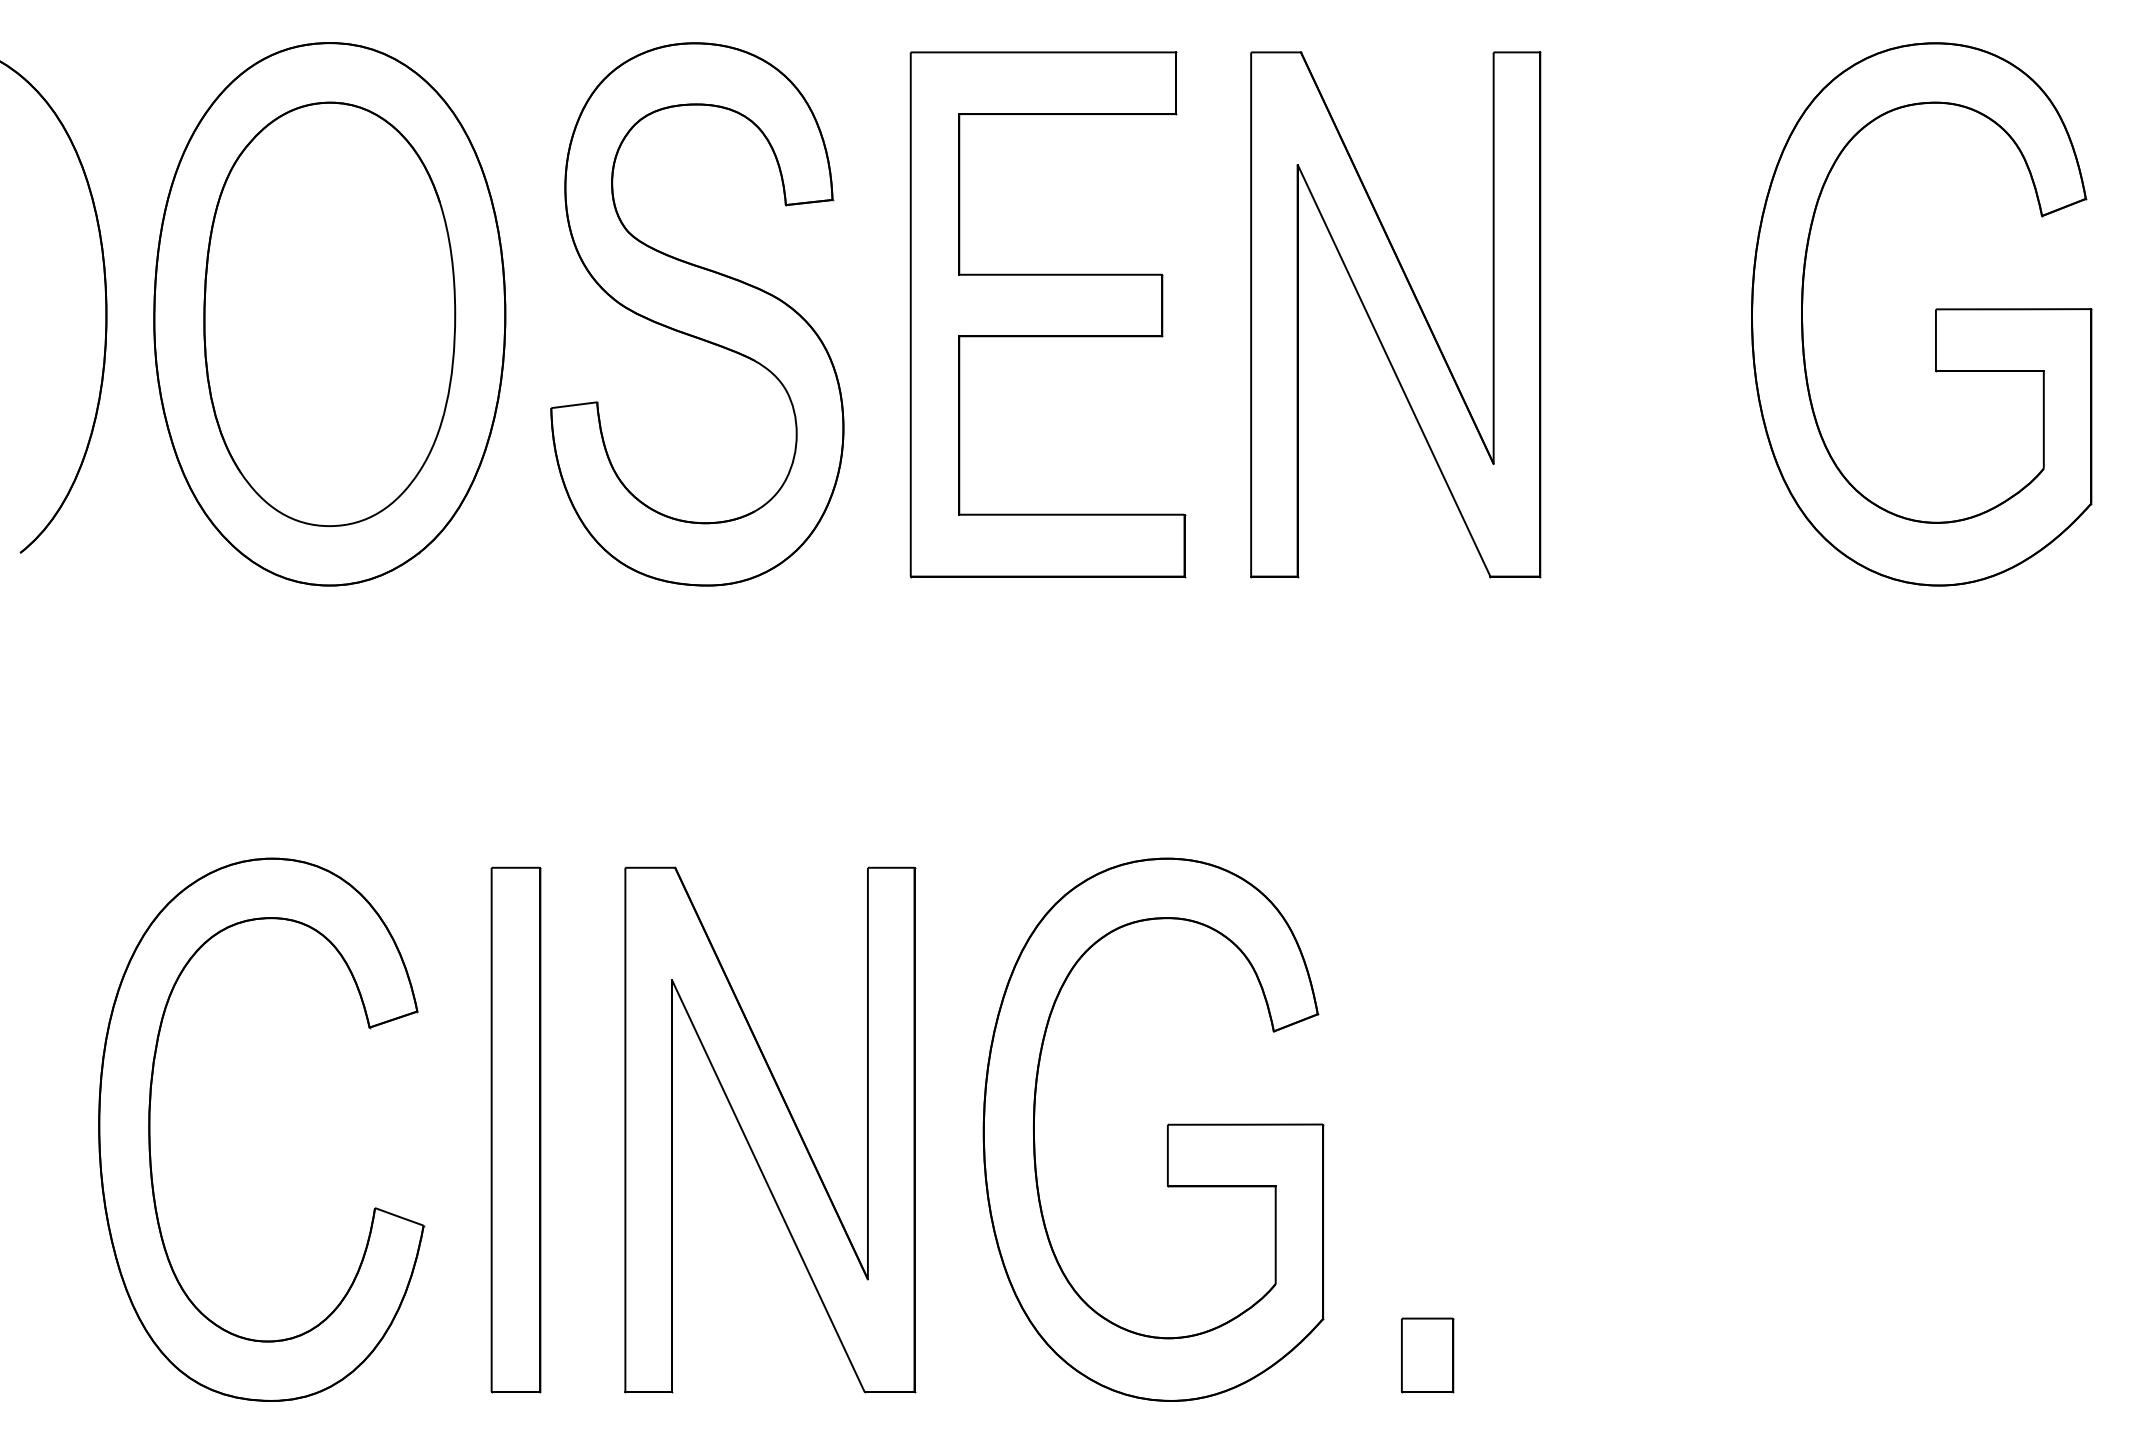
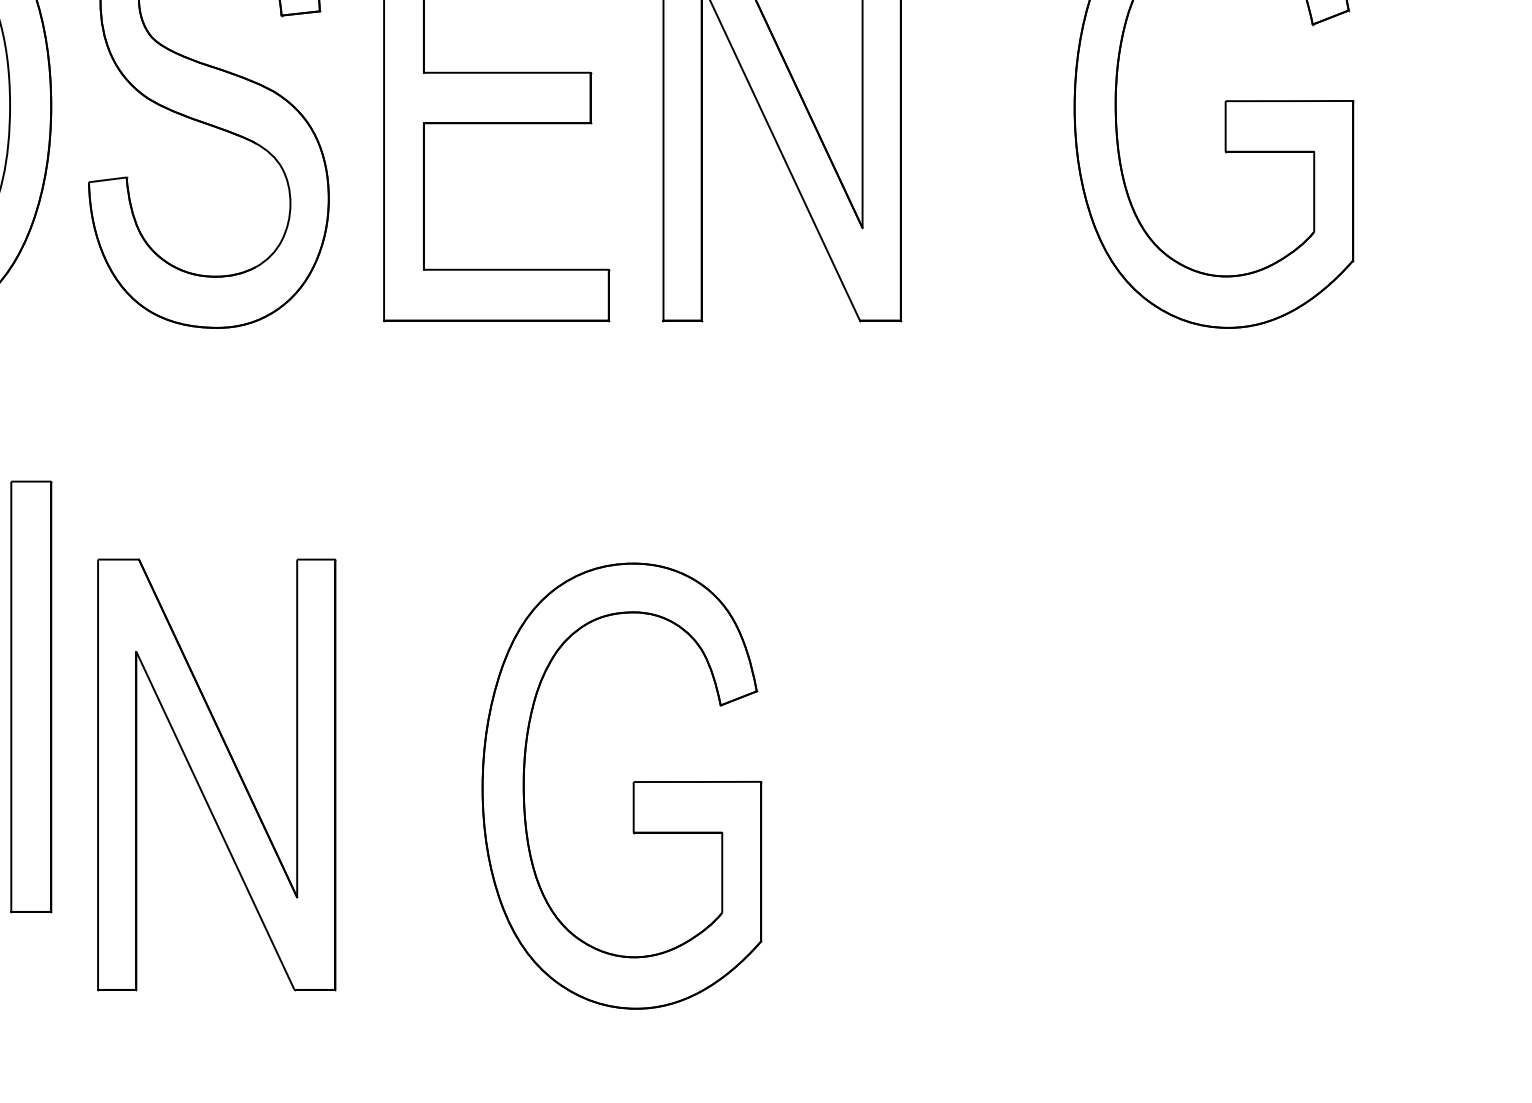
part: (515, 1129) -> (30, 696), moved
part: (770, 1129) -> (217, 774), moved
part: (1167, 1129) -> (633, 785), moved
part: (1427, 1355) -> (808, 959), removed

